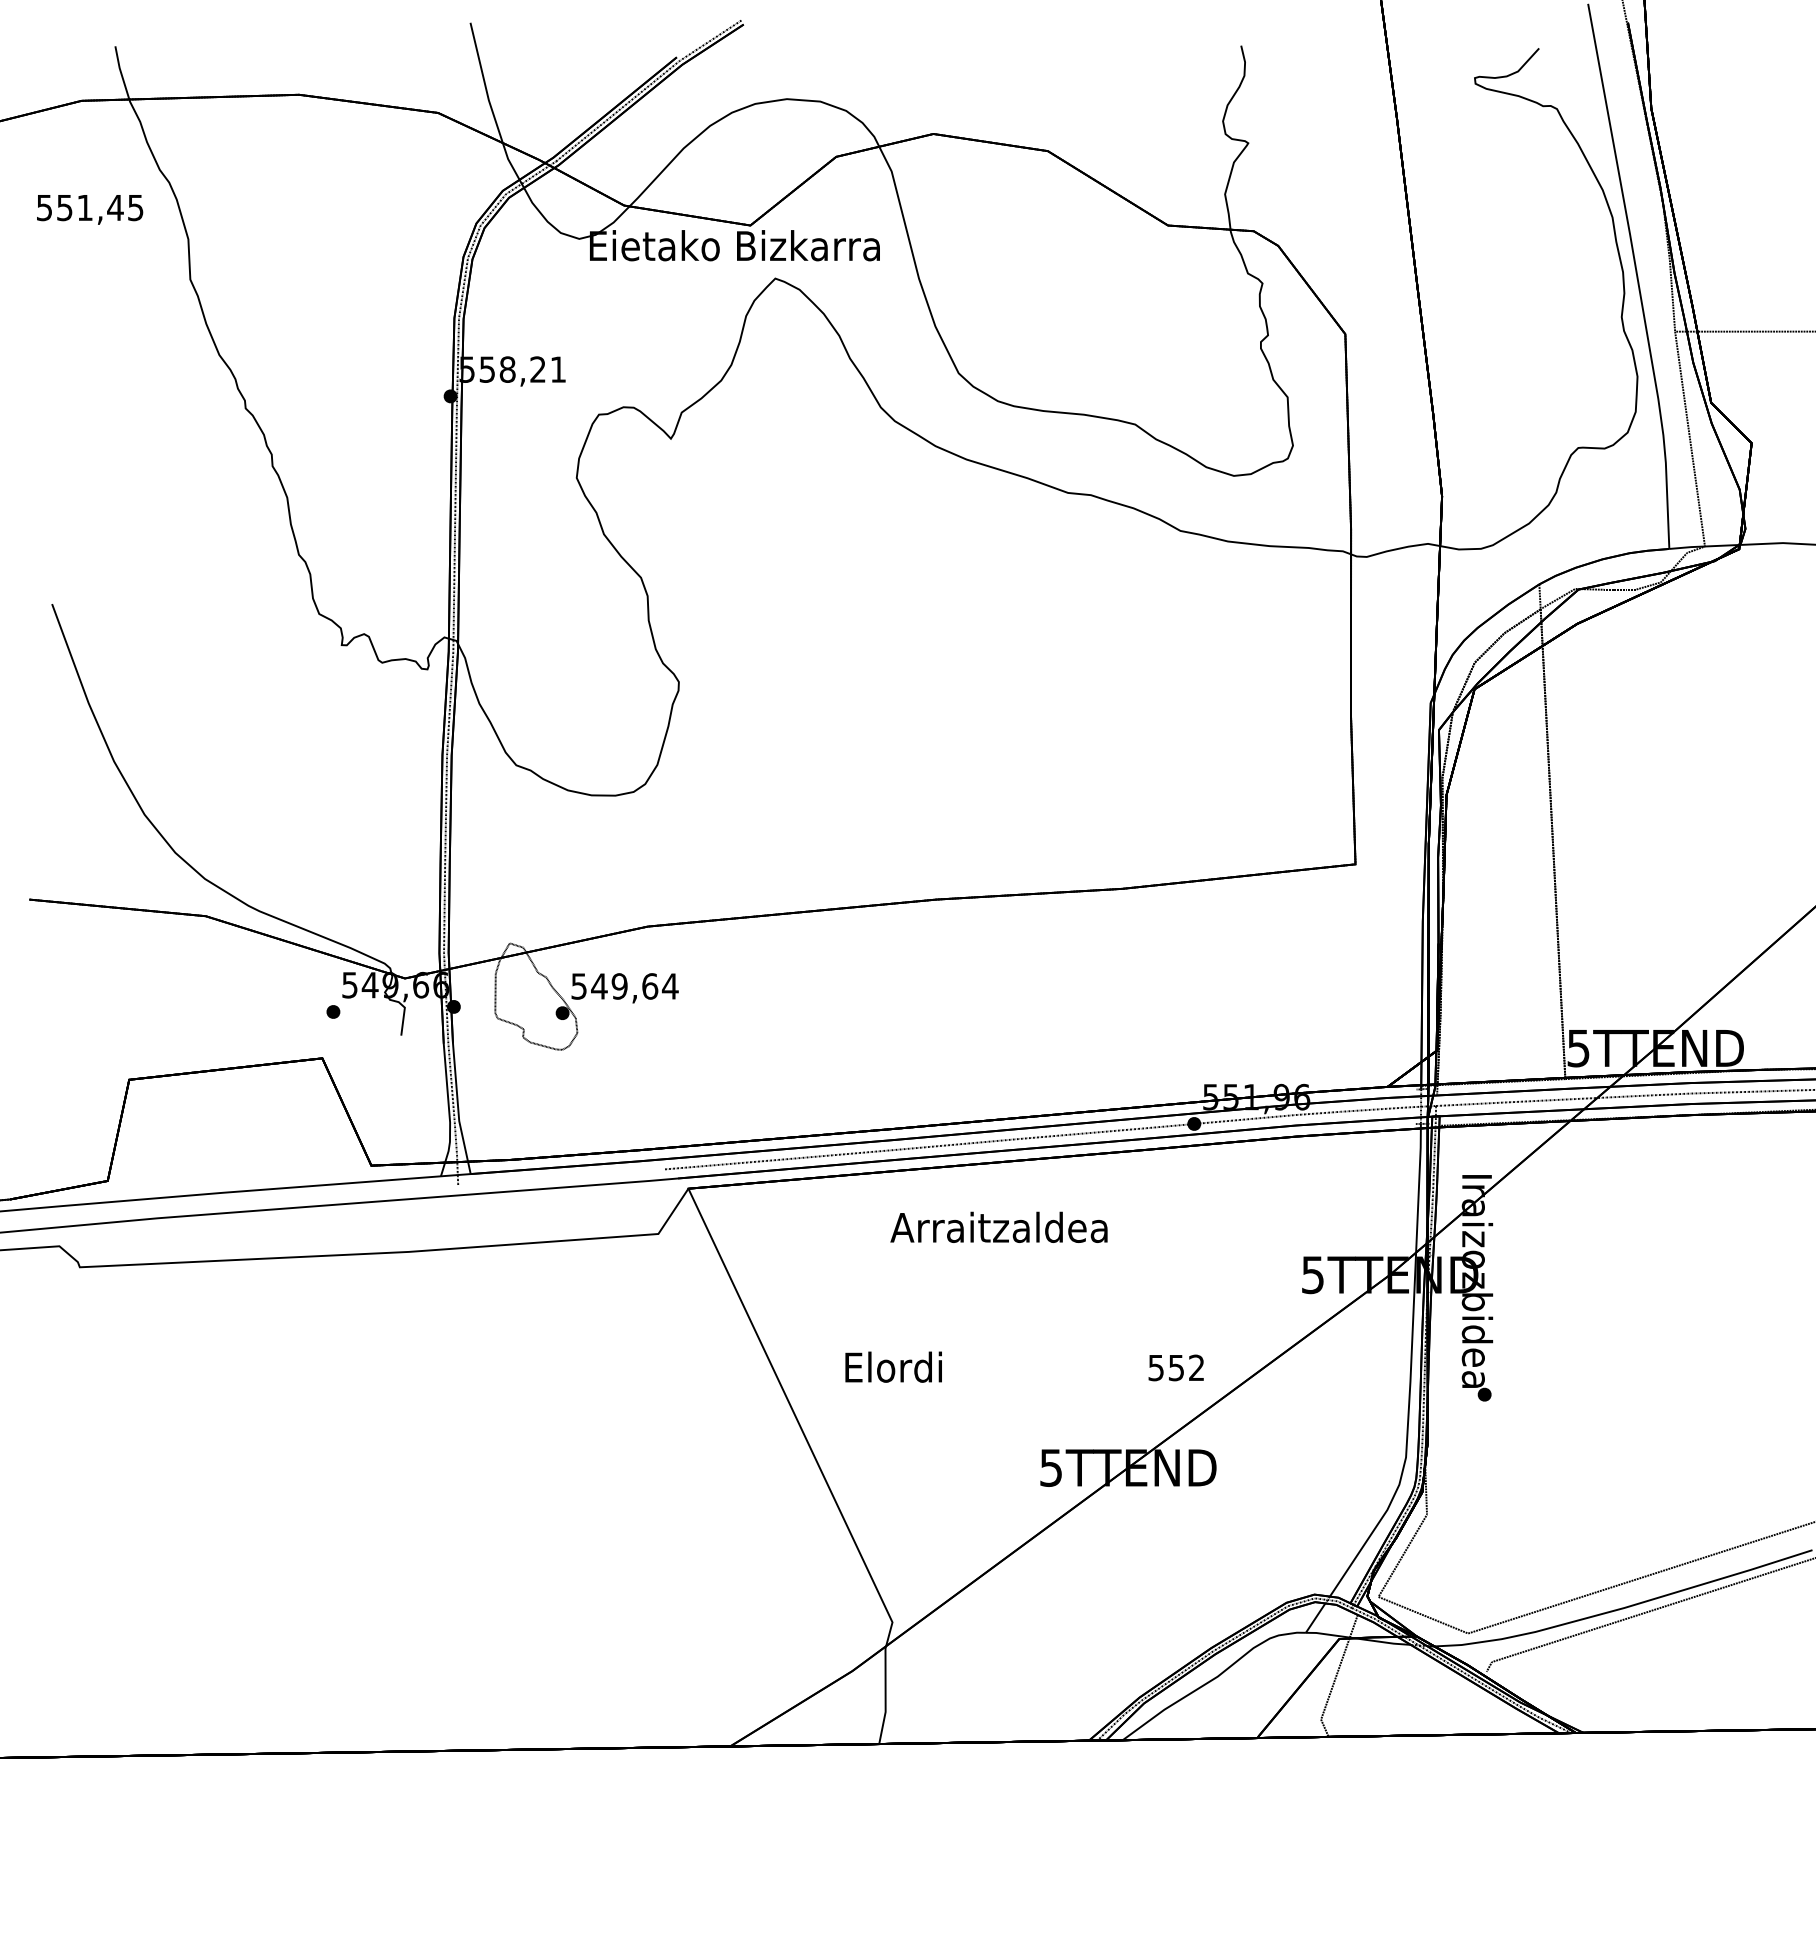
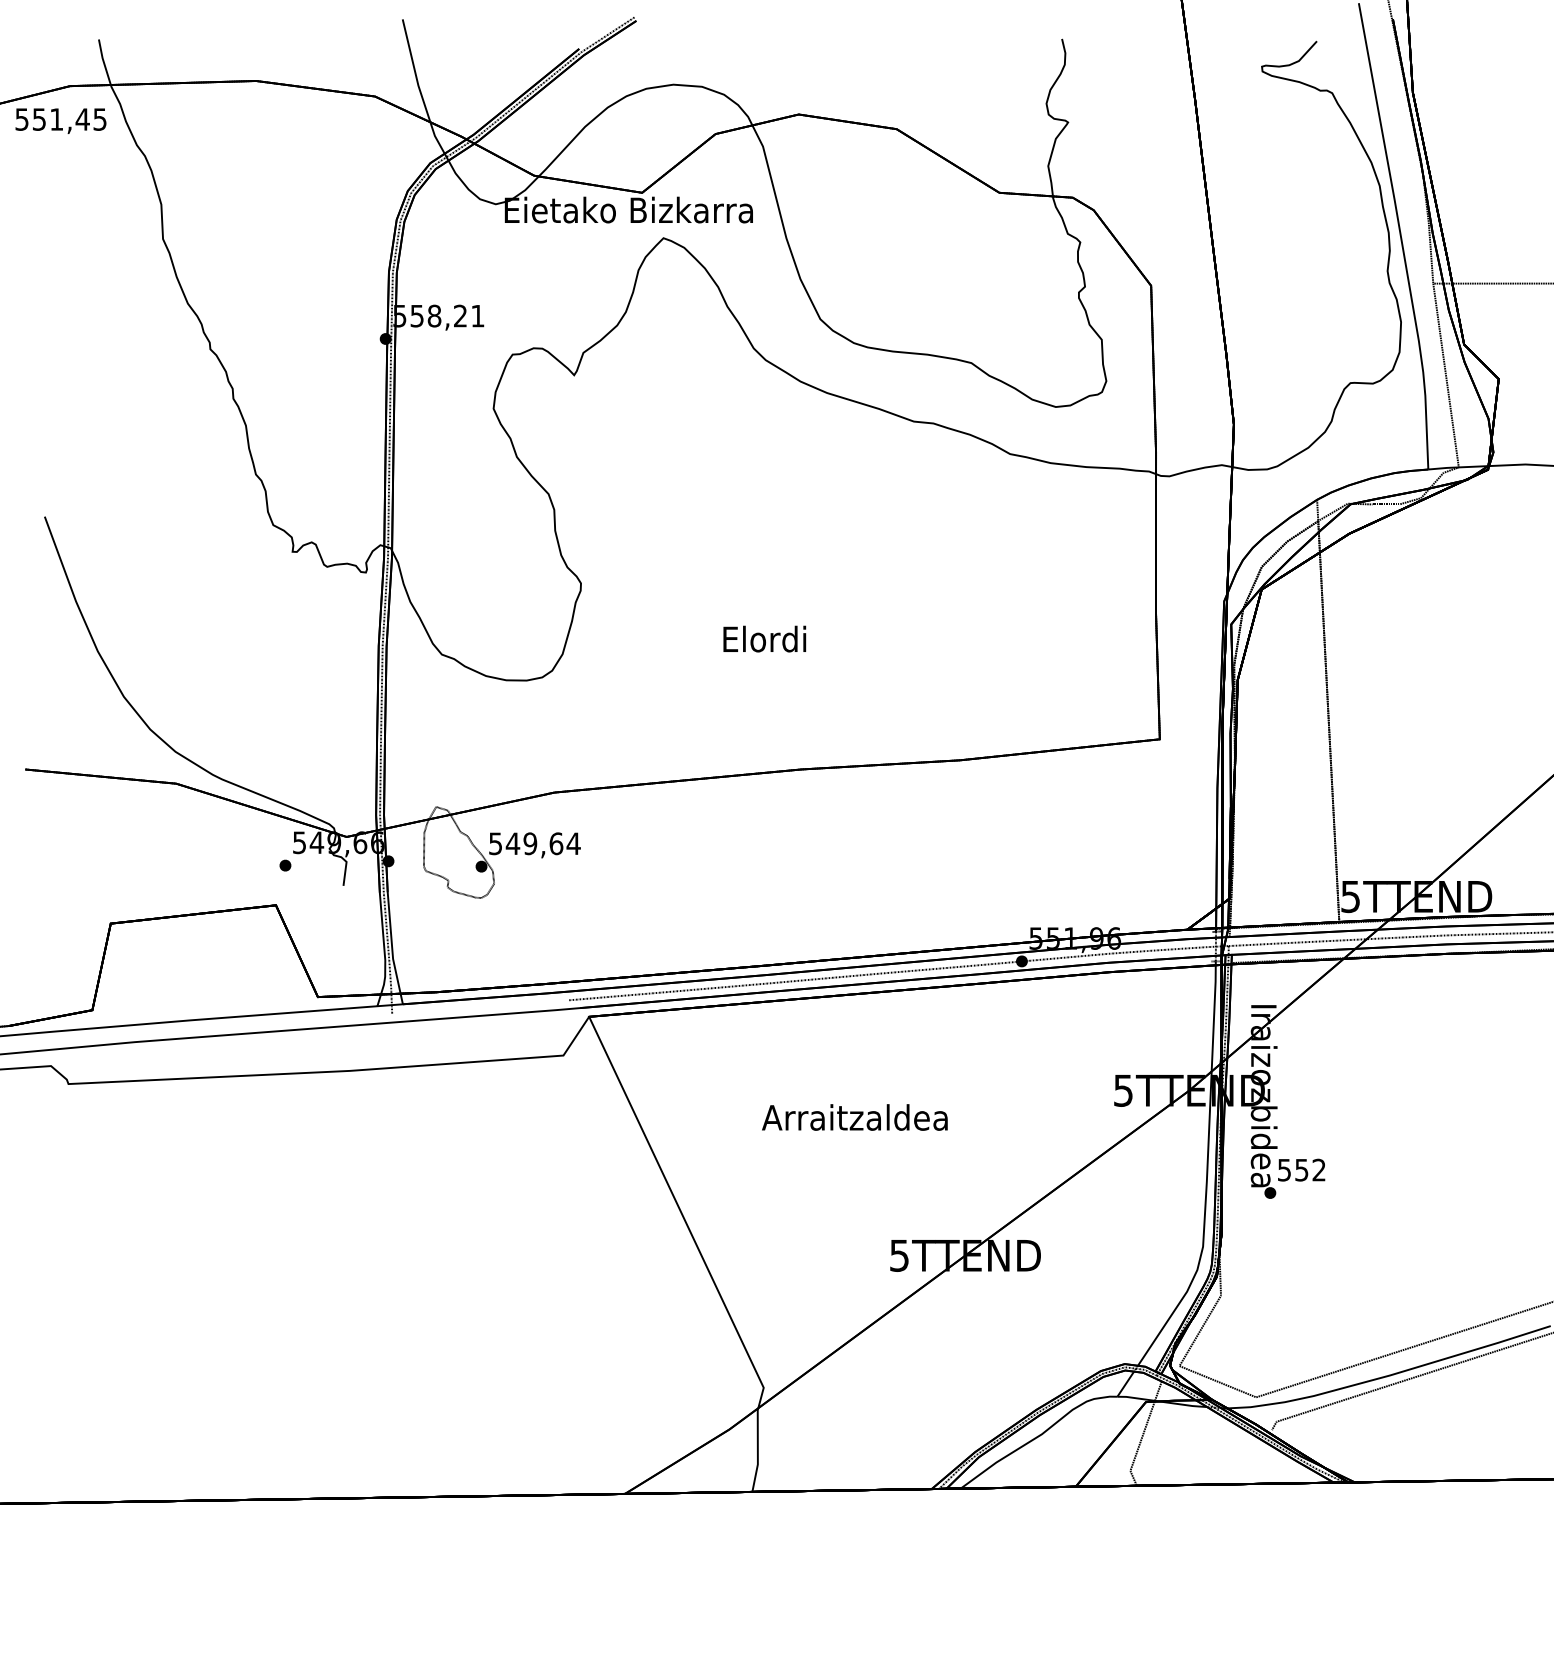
text: (90, 209) -> (61, 120), moved
text: (998, 1226) -> (854, 1116), moved
text: (893, 1366) -> (764, 638), moved
text: (1175, 1367) -> (1300, 1169), moved

